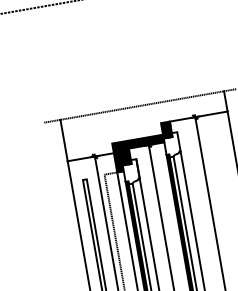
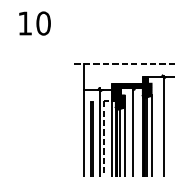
hatch: (170, 144) -> (146, 90), added
hatch: (130, 172) -> (119, 102), added

